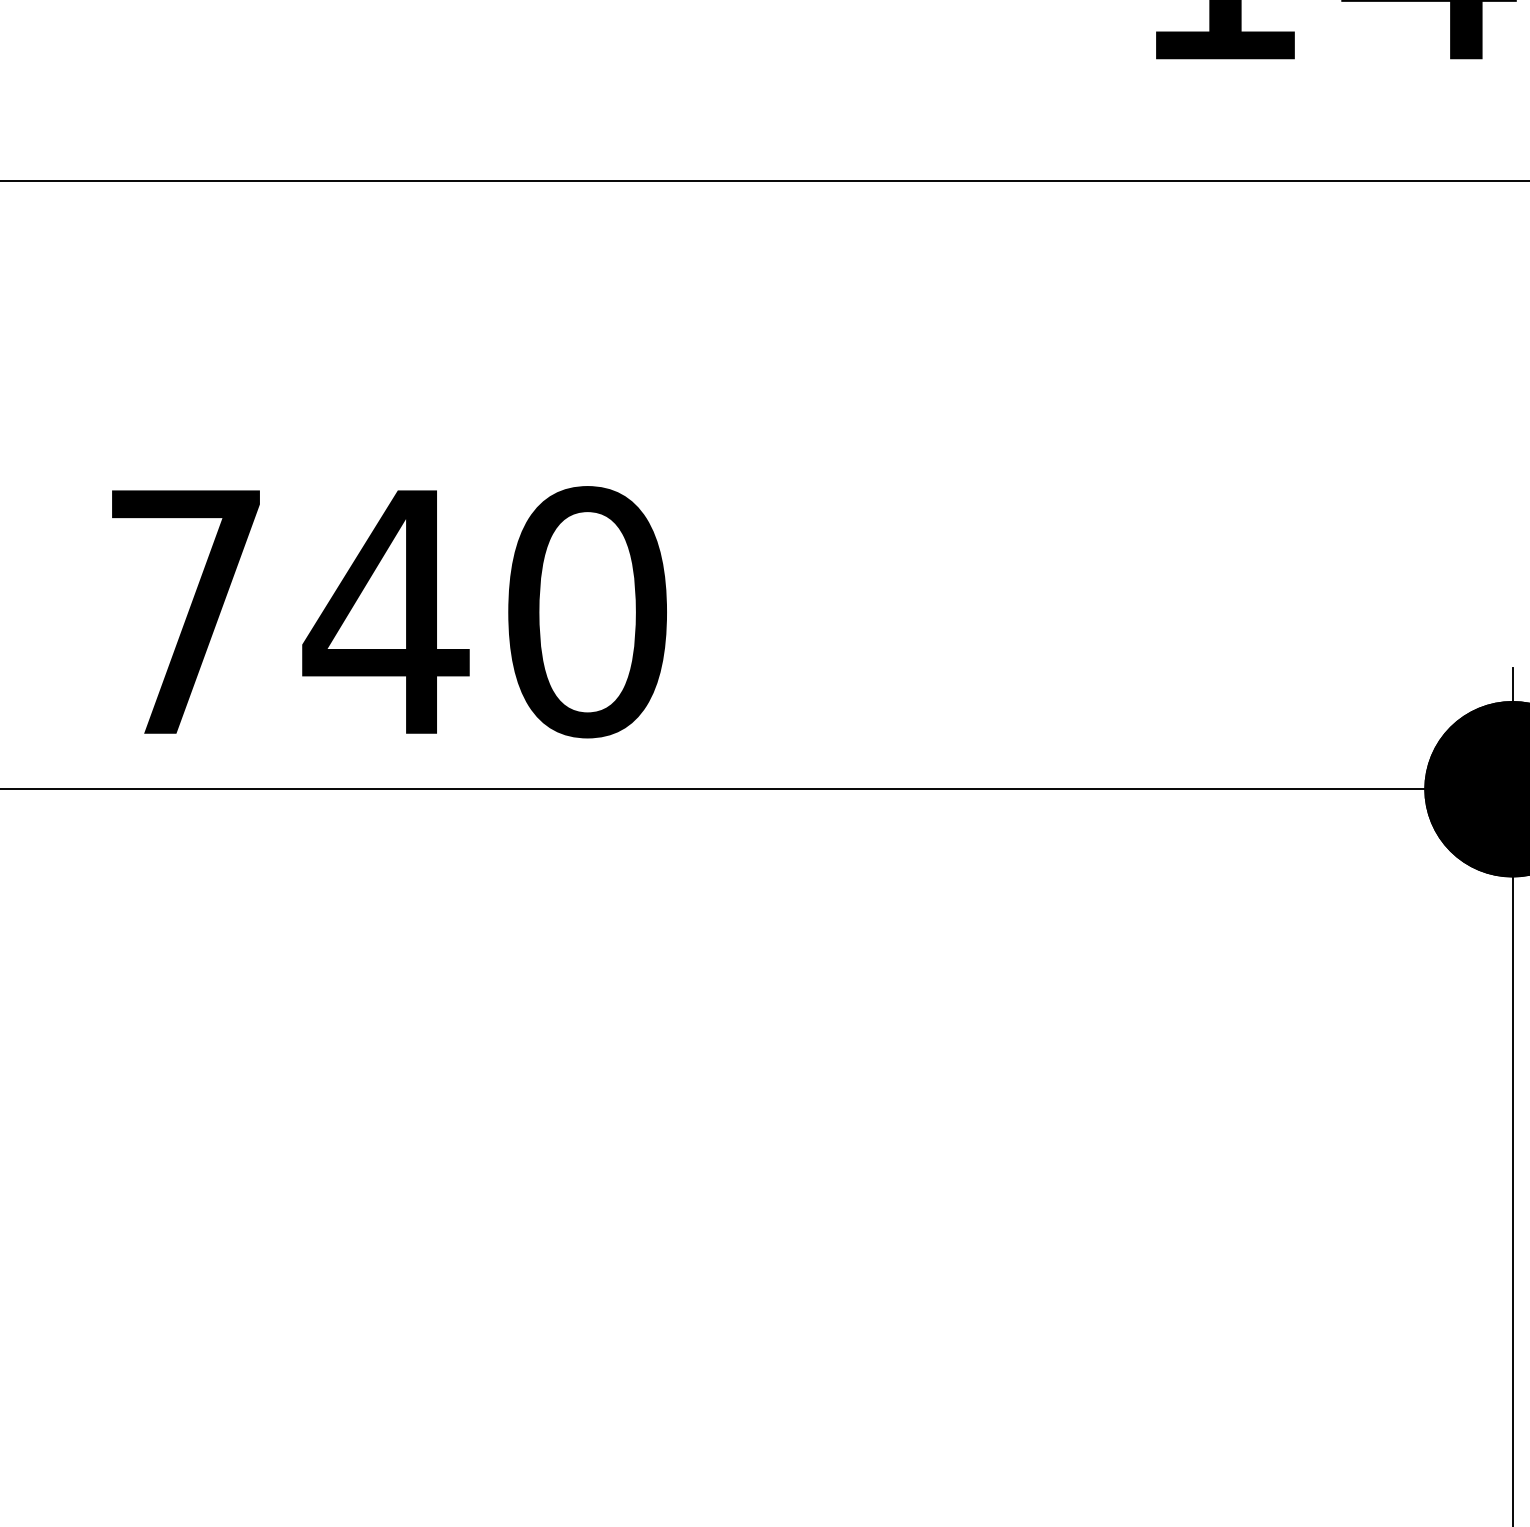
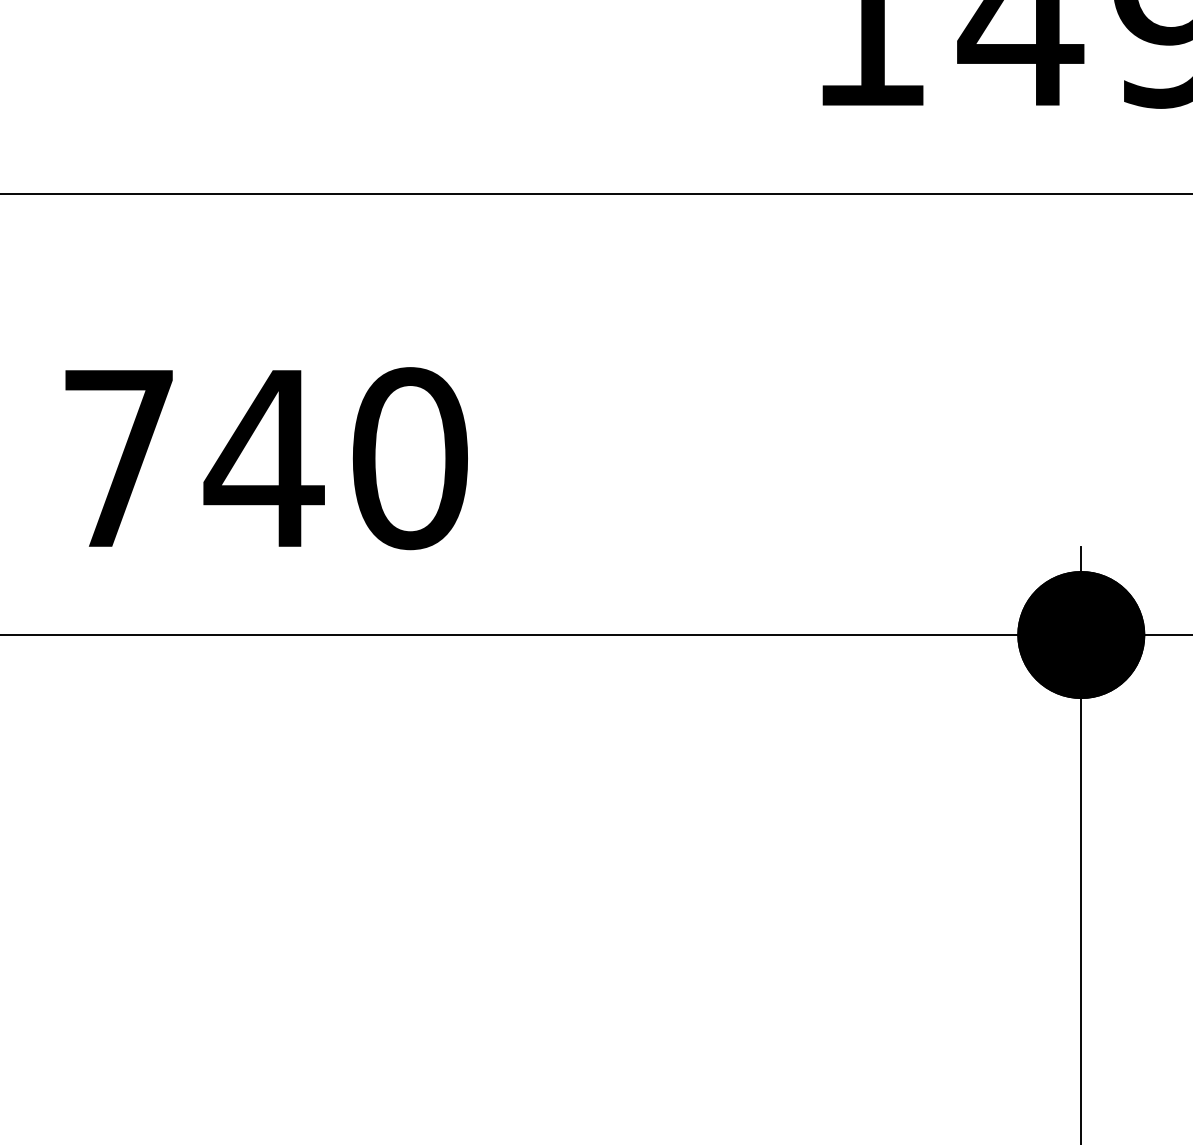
text: (389, 612) -> (266, 458), moved

